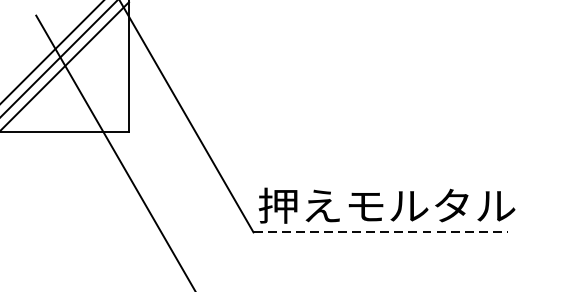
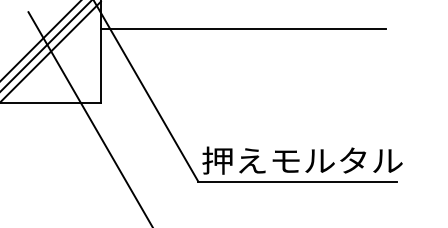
line: (311, 37) -> (243, 29), added
line: (380, 232) -> (297, 181), dashed -> solid

